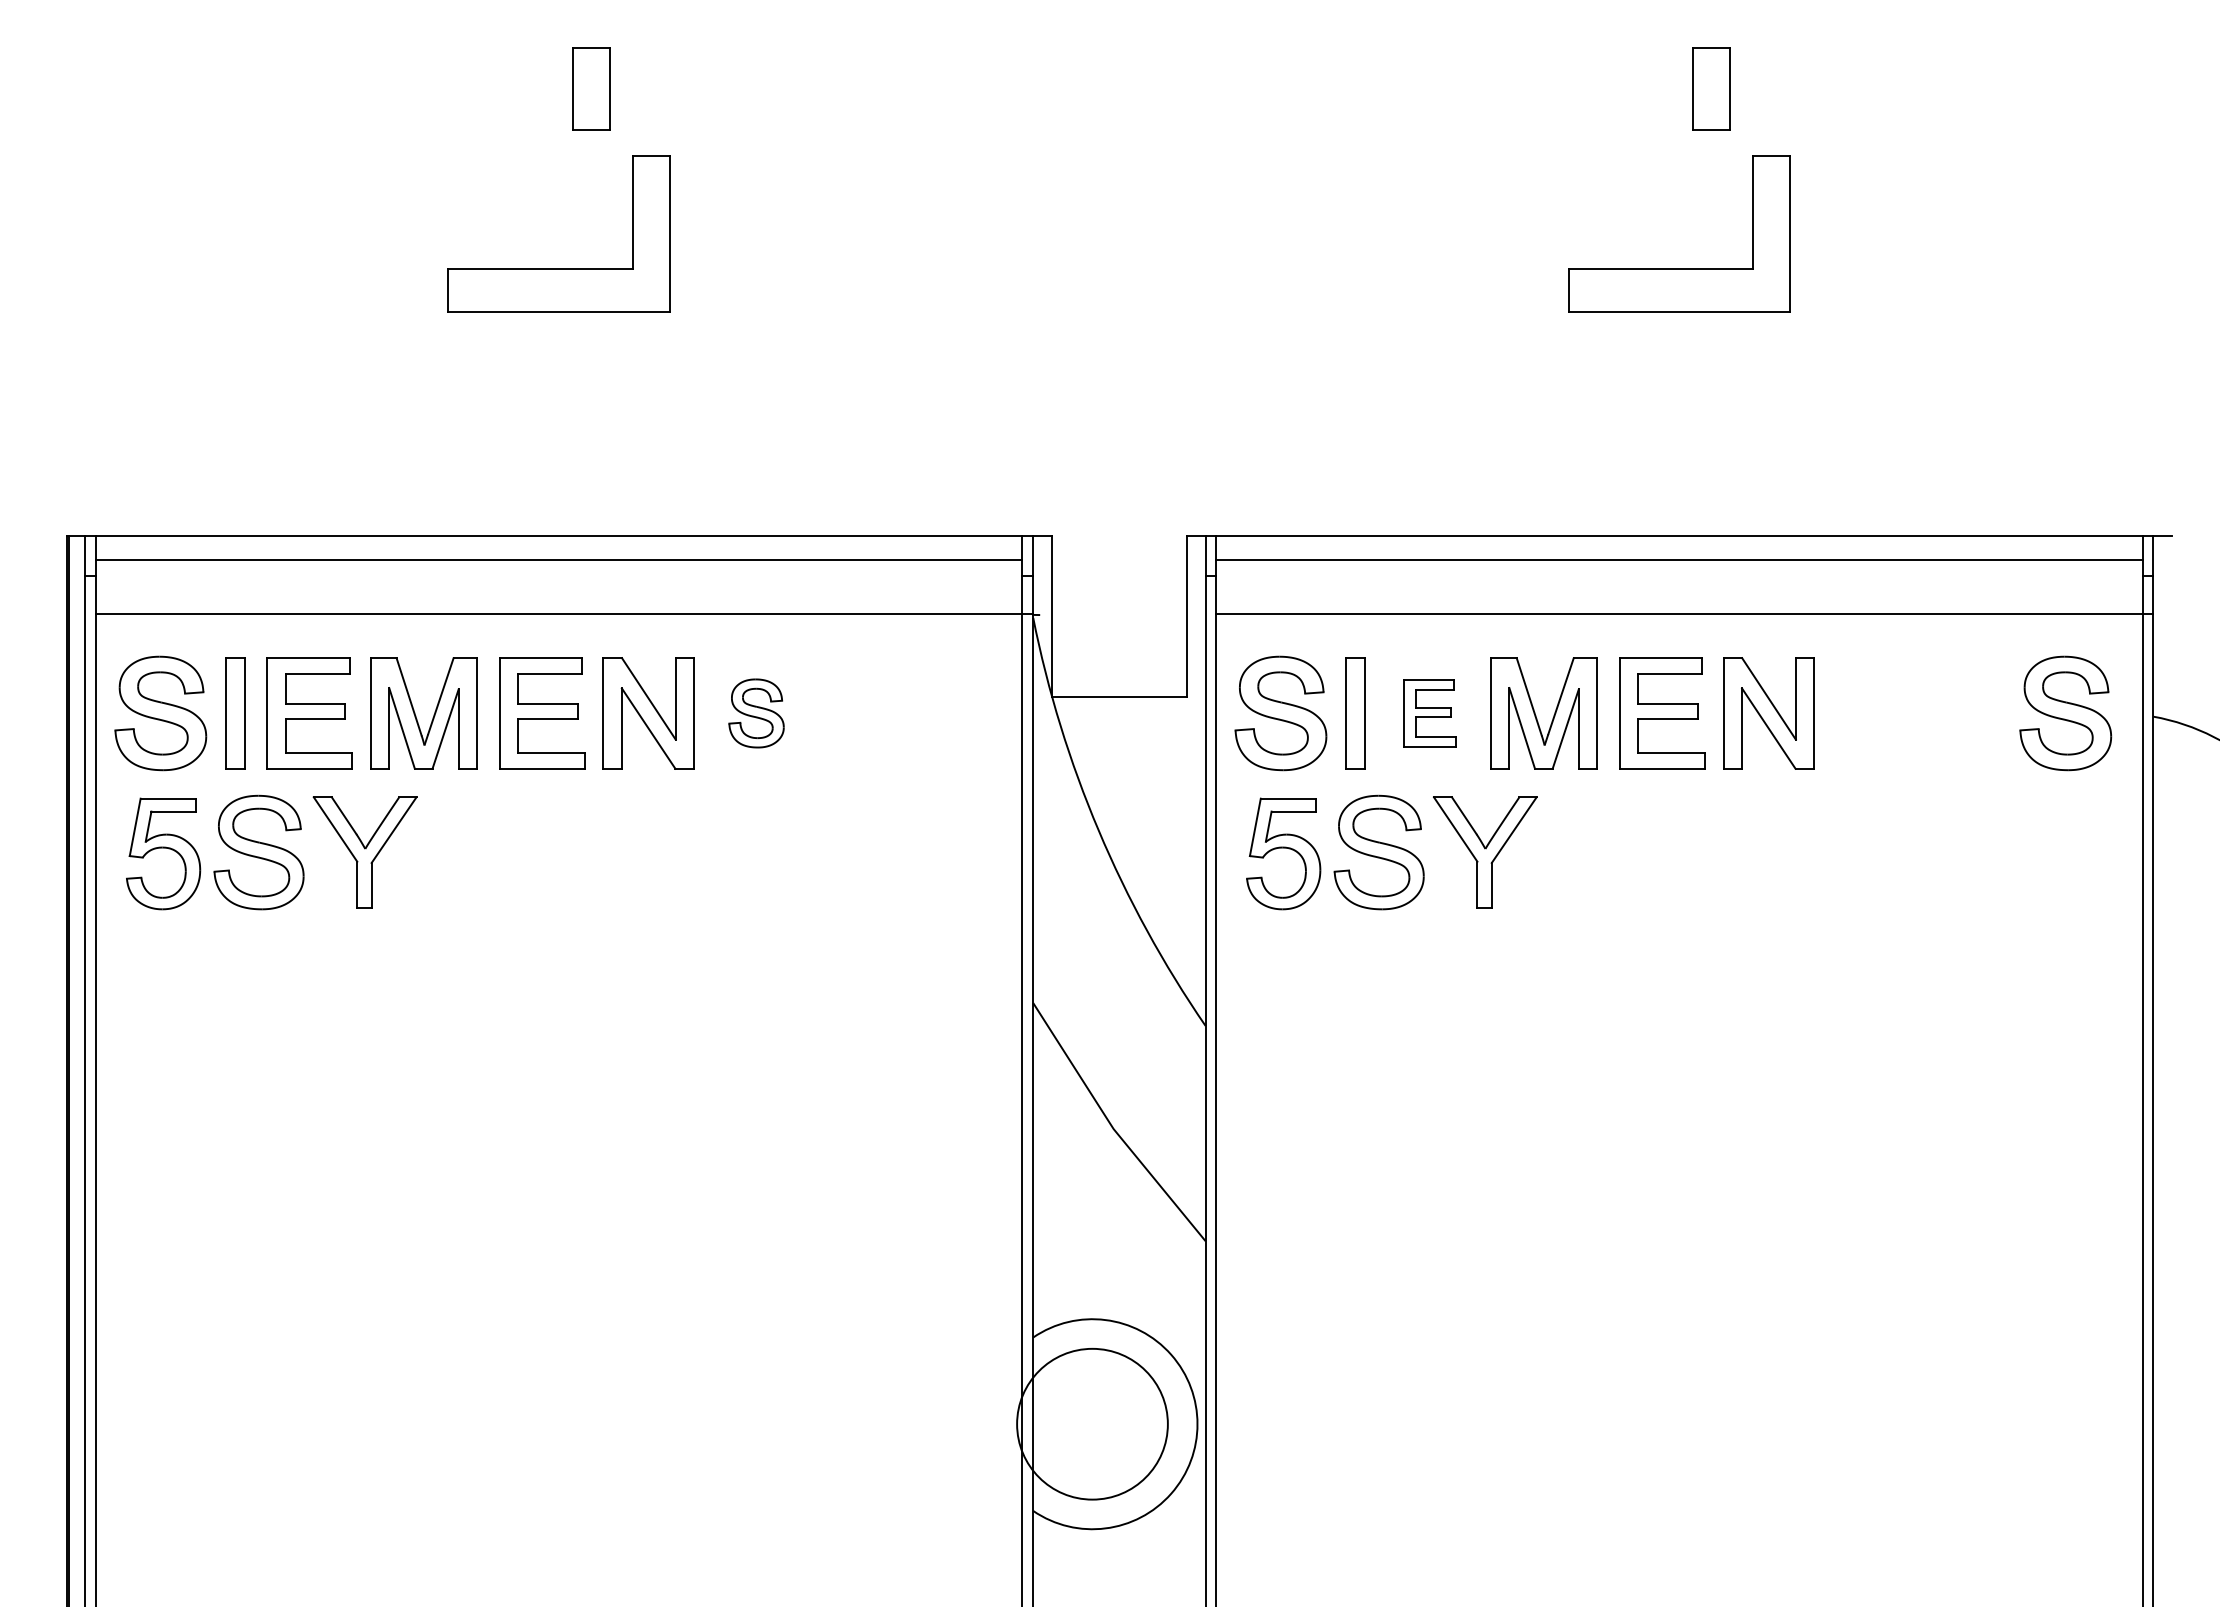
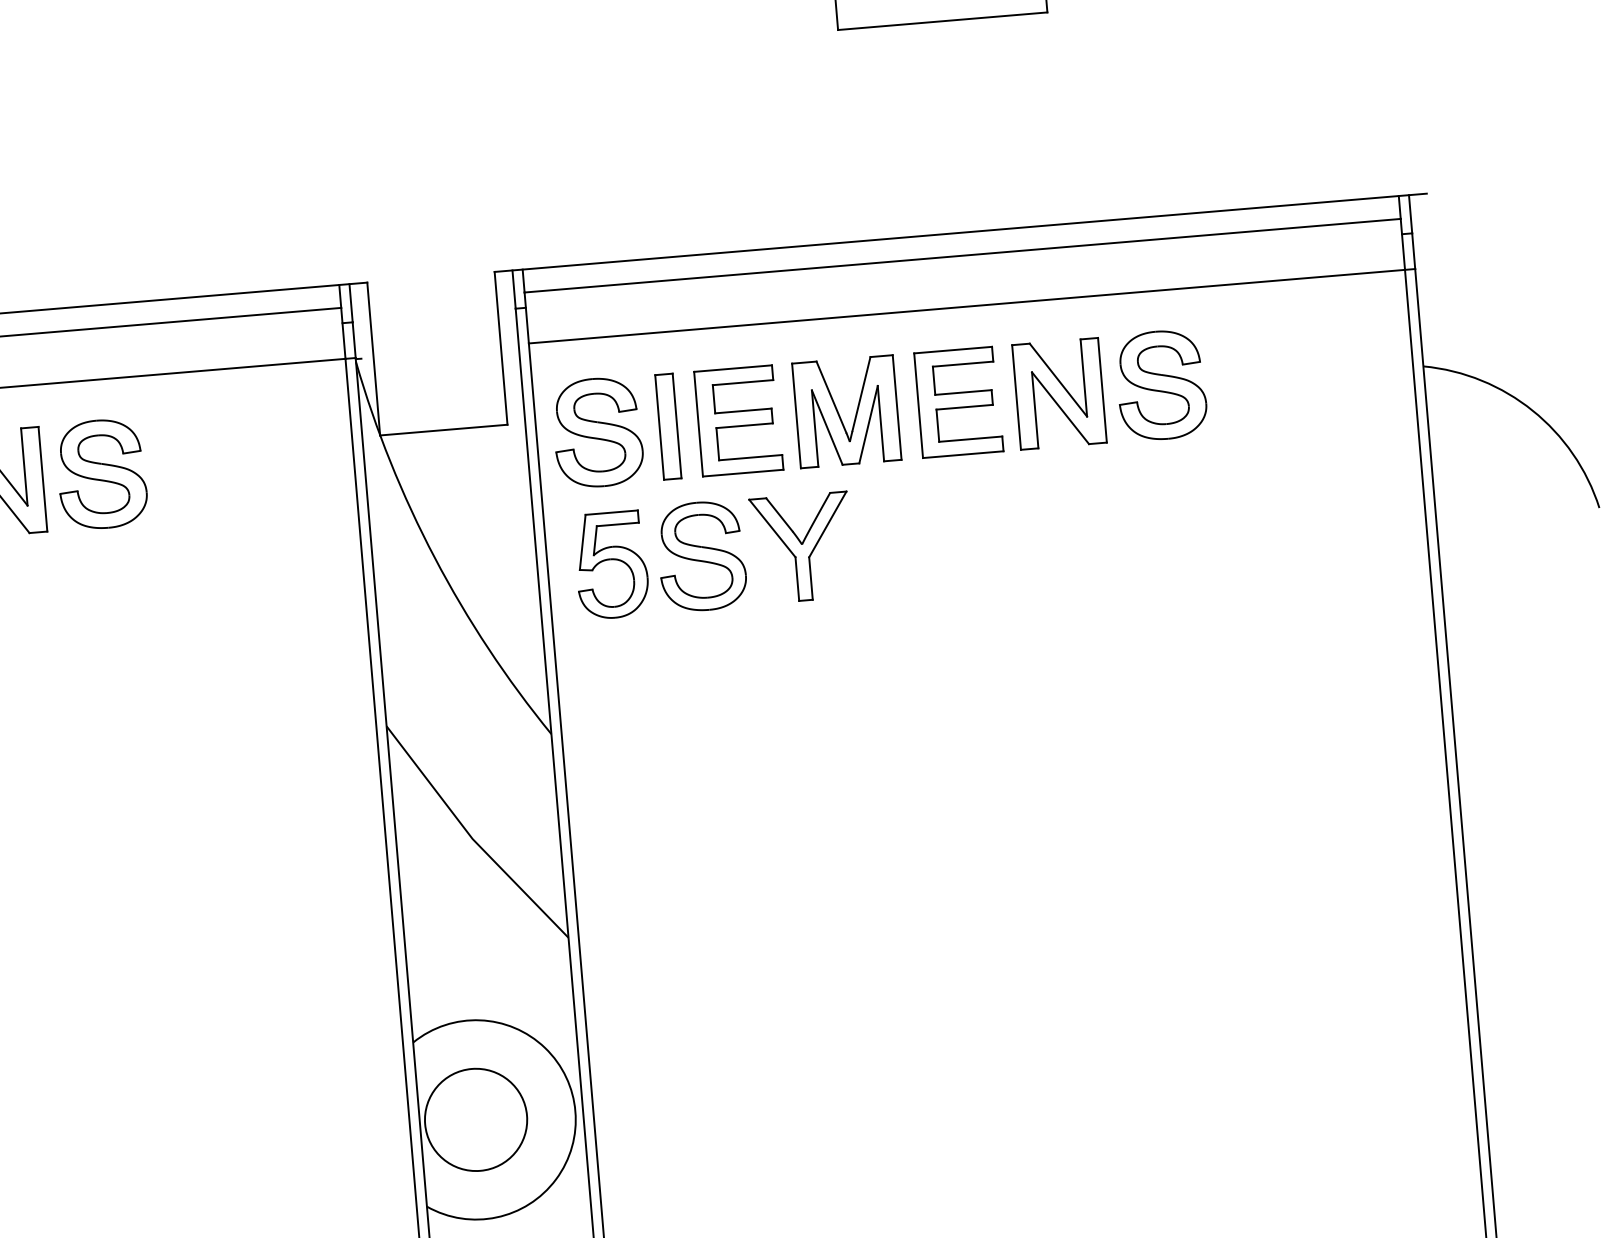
part: (756, 713) -> (101, 474), size x1.67
part: (1429, 713) -> (738, 420), size x1.67
part: (2065, 713) -> (1161, 385), moved
circle: (1092, 1424) -> (476, 1120), size x0.71

